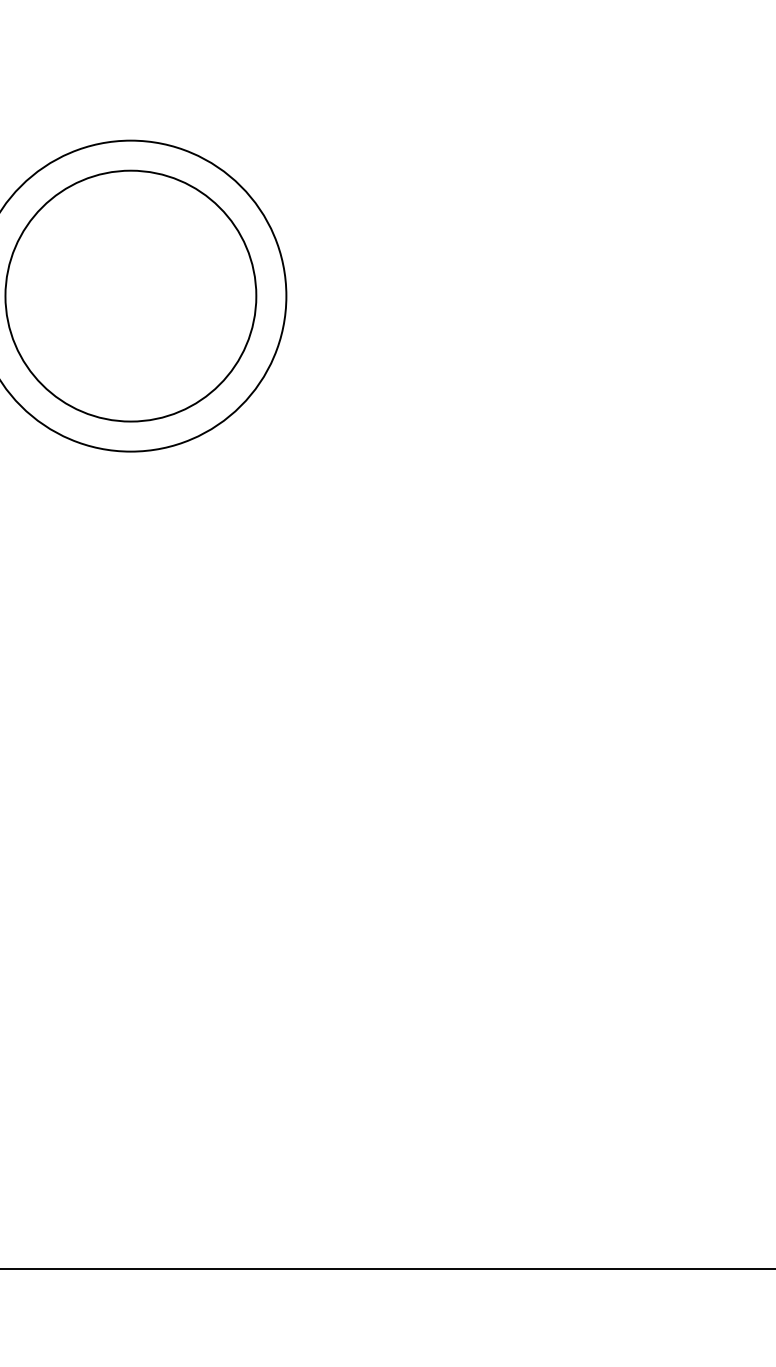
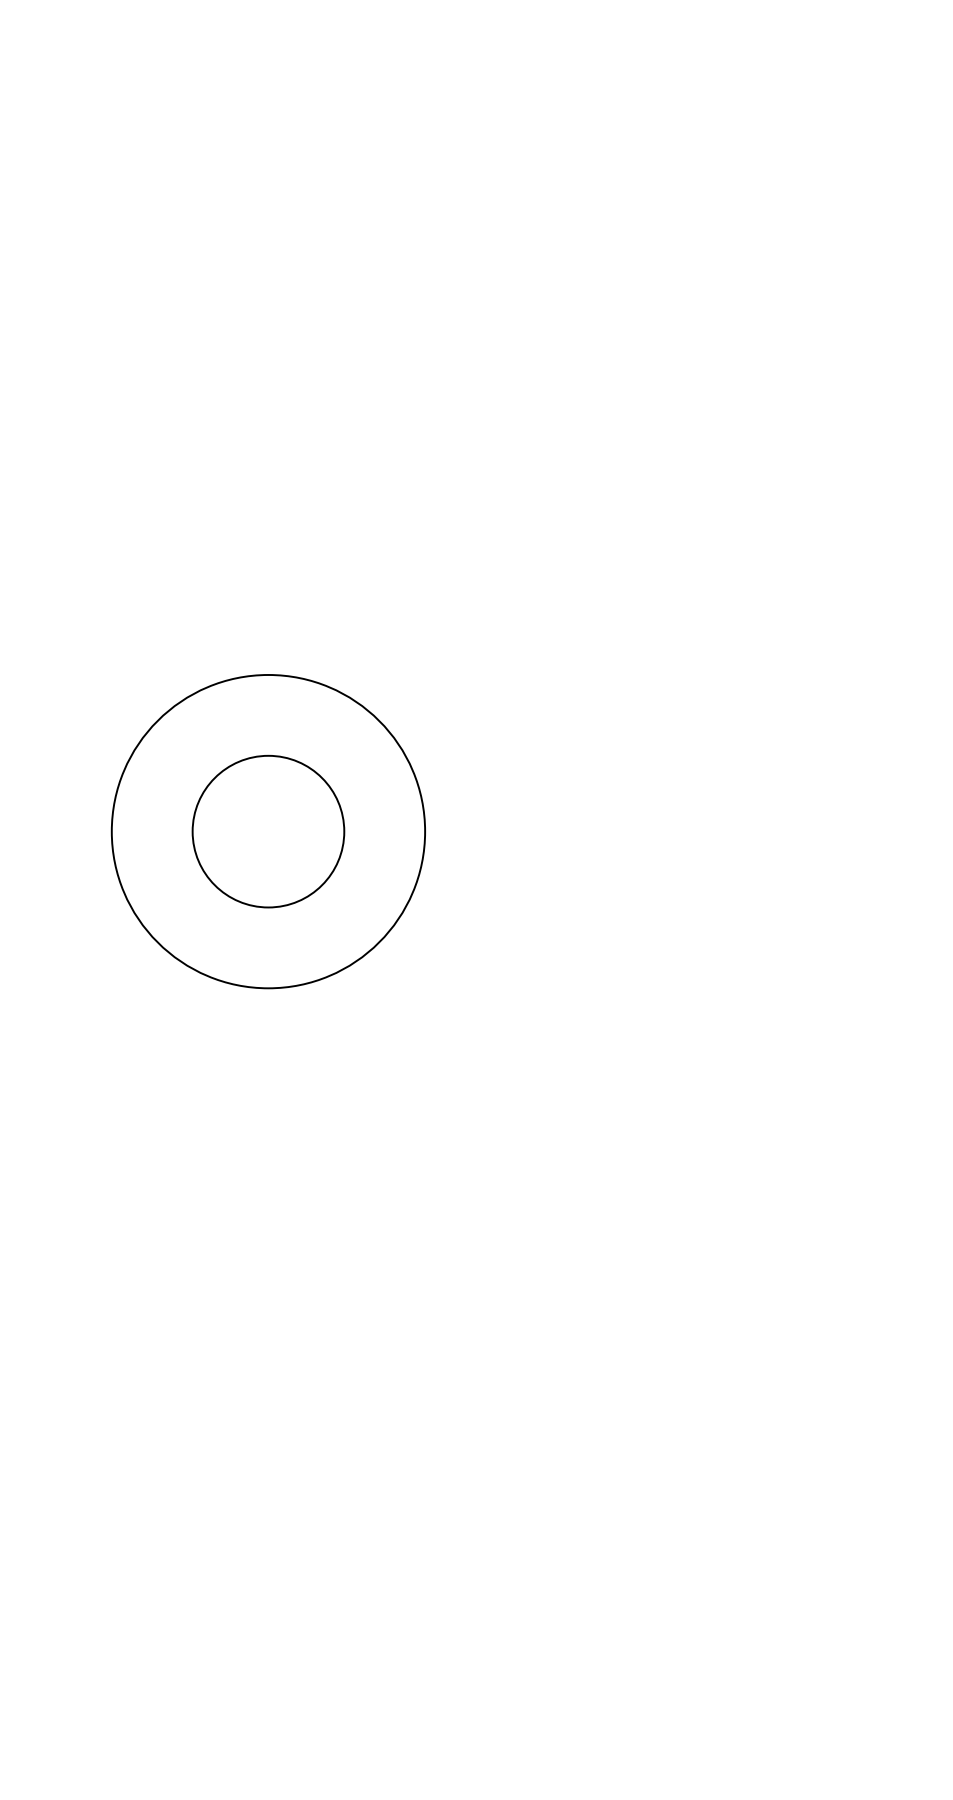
circle: (130, 295) -> (268, 831), size x0.6

